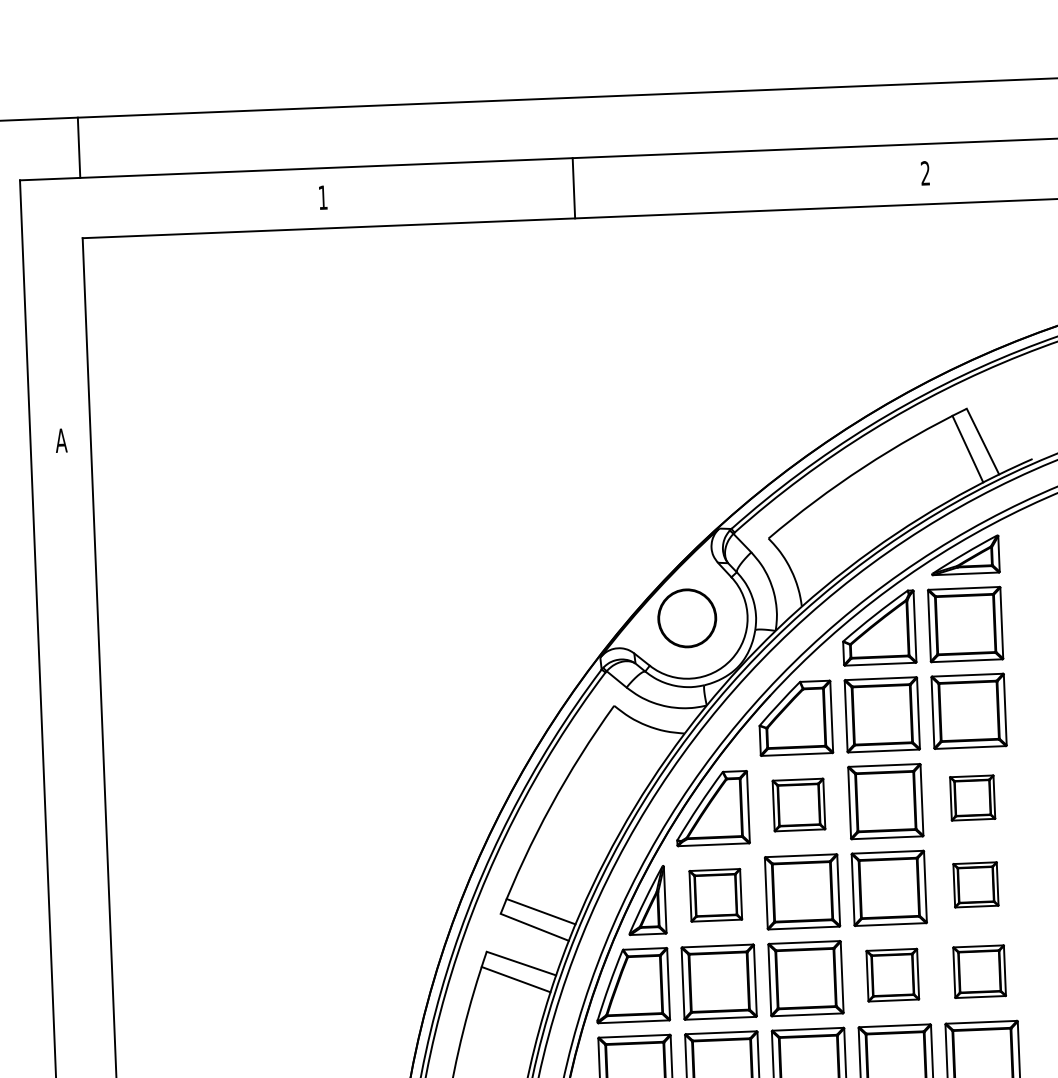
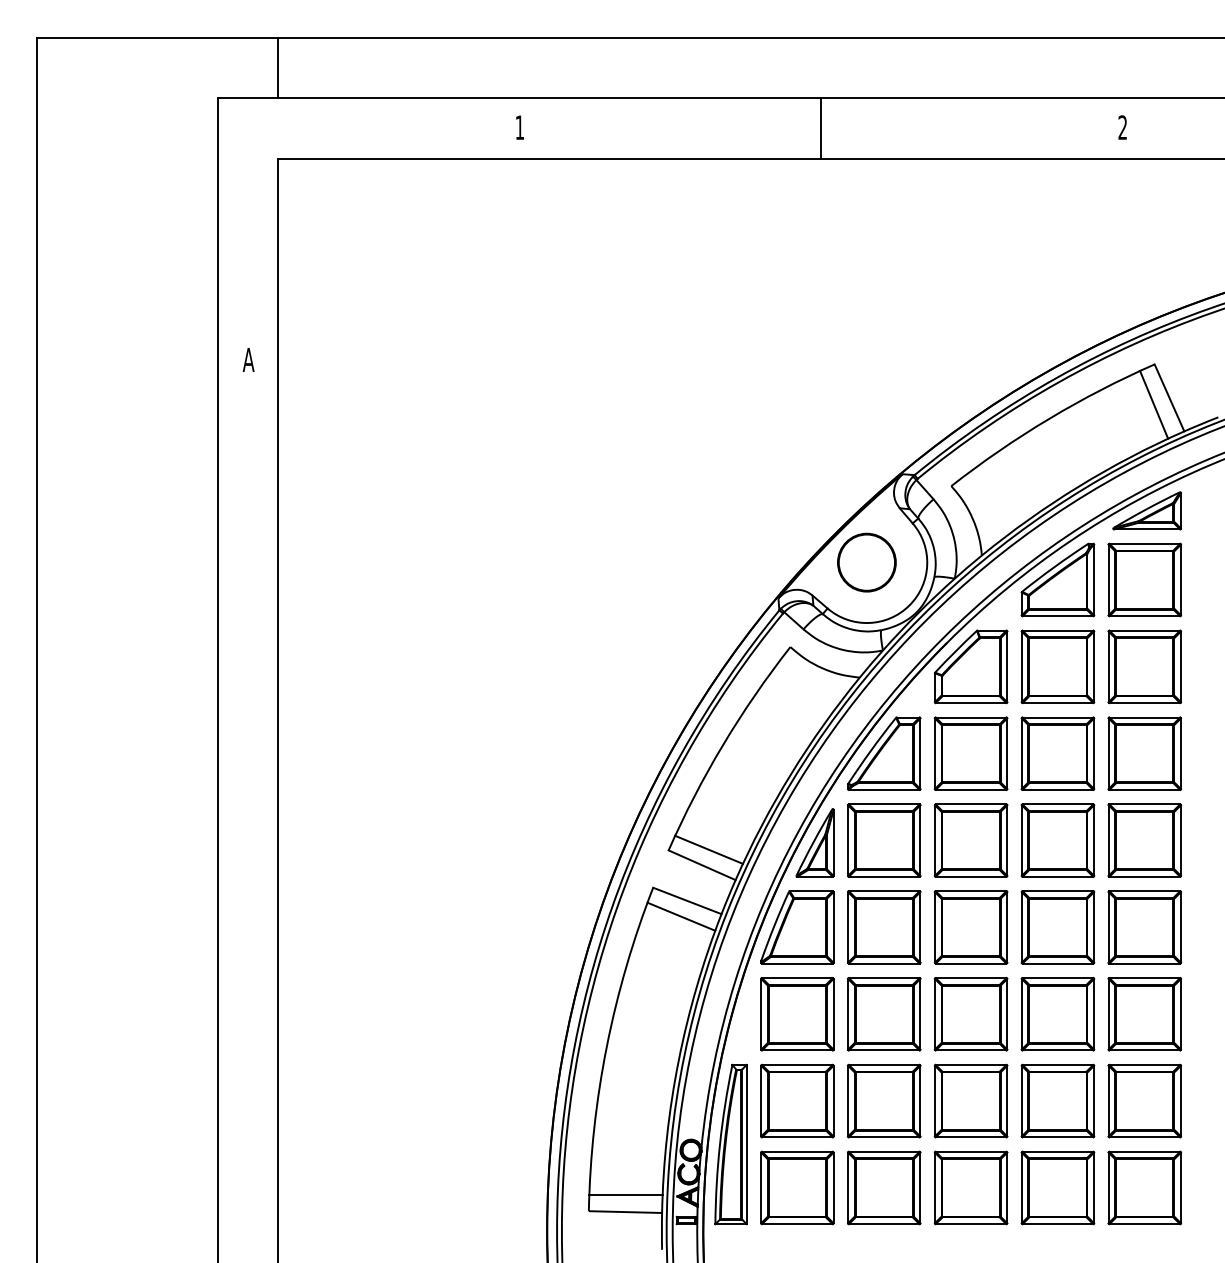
line: (573, 188) -> (820, 128), moved
part: (972, 797) -> (1144, 753), size x1.67
part: (798, 804) -> (970, 753), size x1.43
part: (975, 884) -> (1144, 840), size x1.67
part: (715, 895) -> (884, 840), size x1.43
part: (979, 971) -> (1144, 927), size x1.43
part: (892, 975) -> (1057, 927), size x1.43

